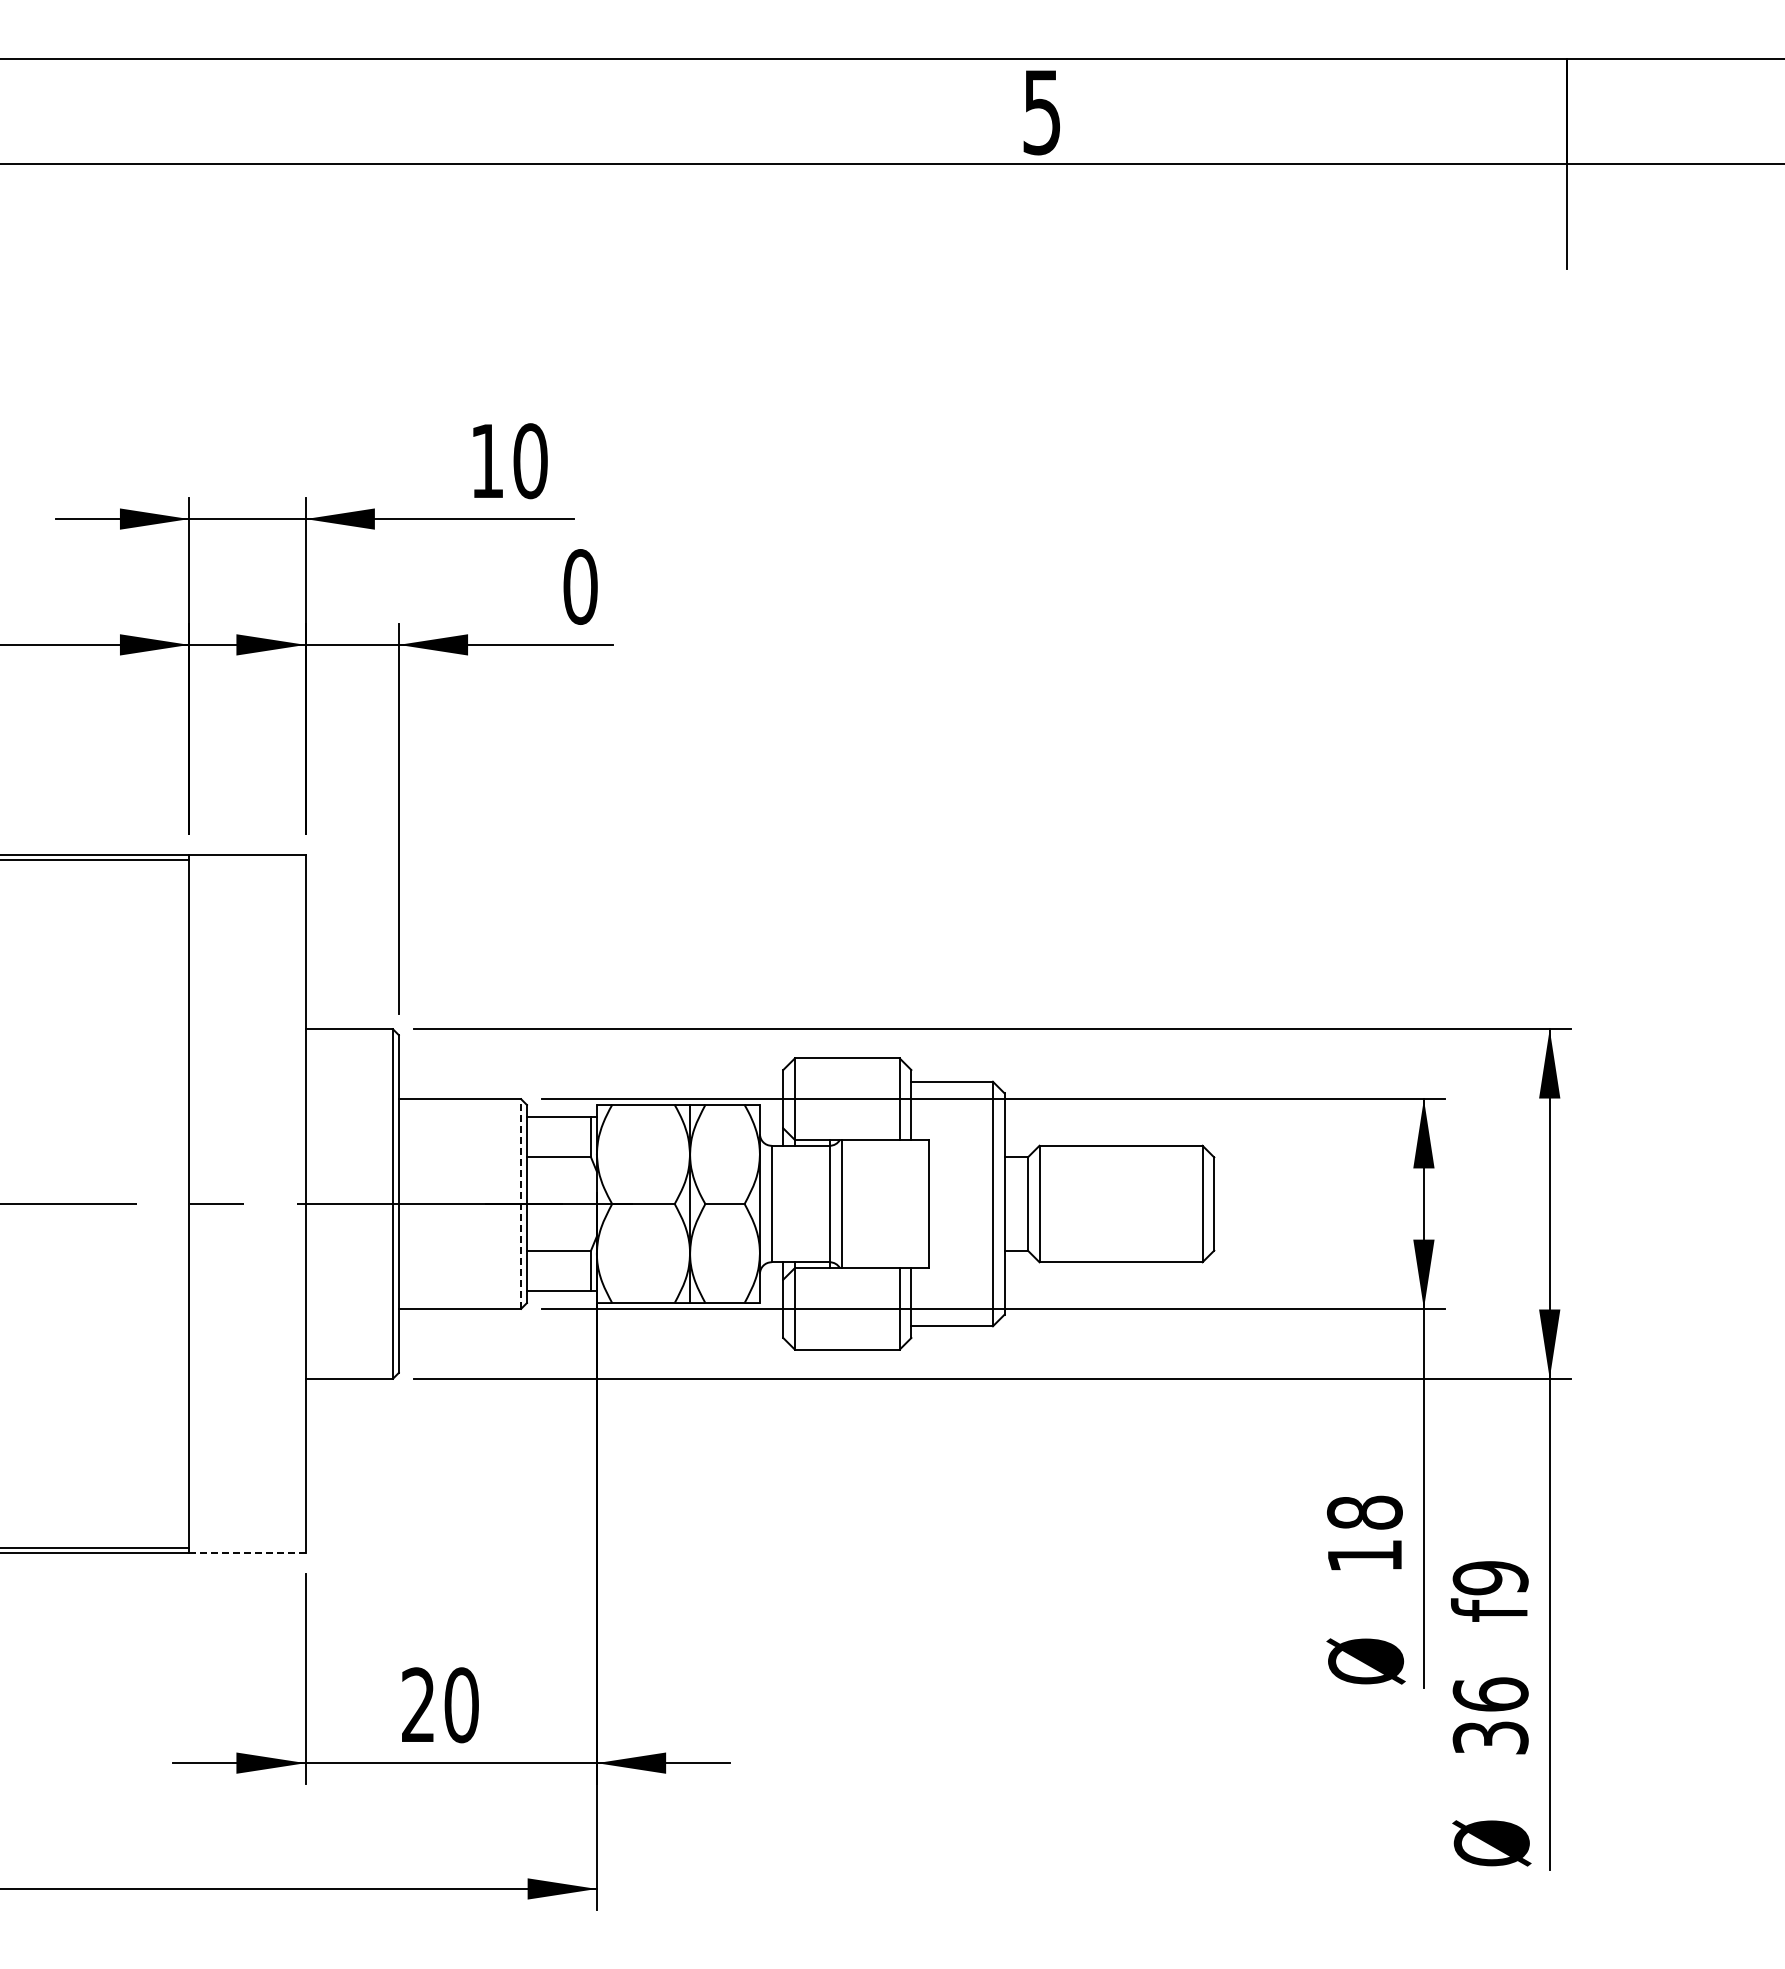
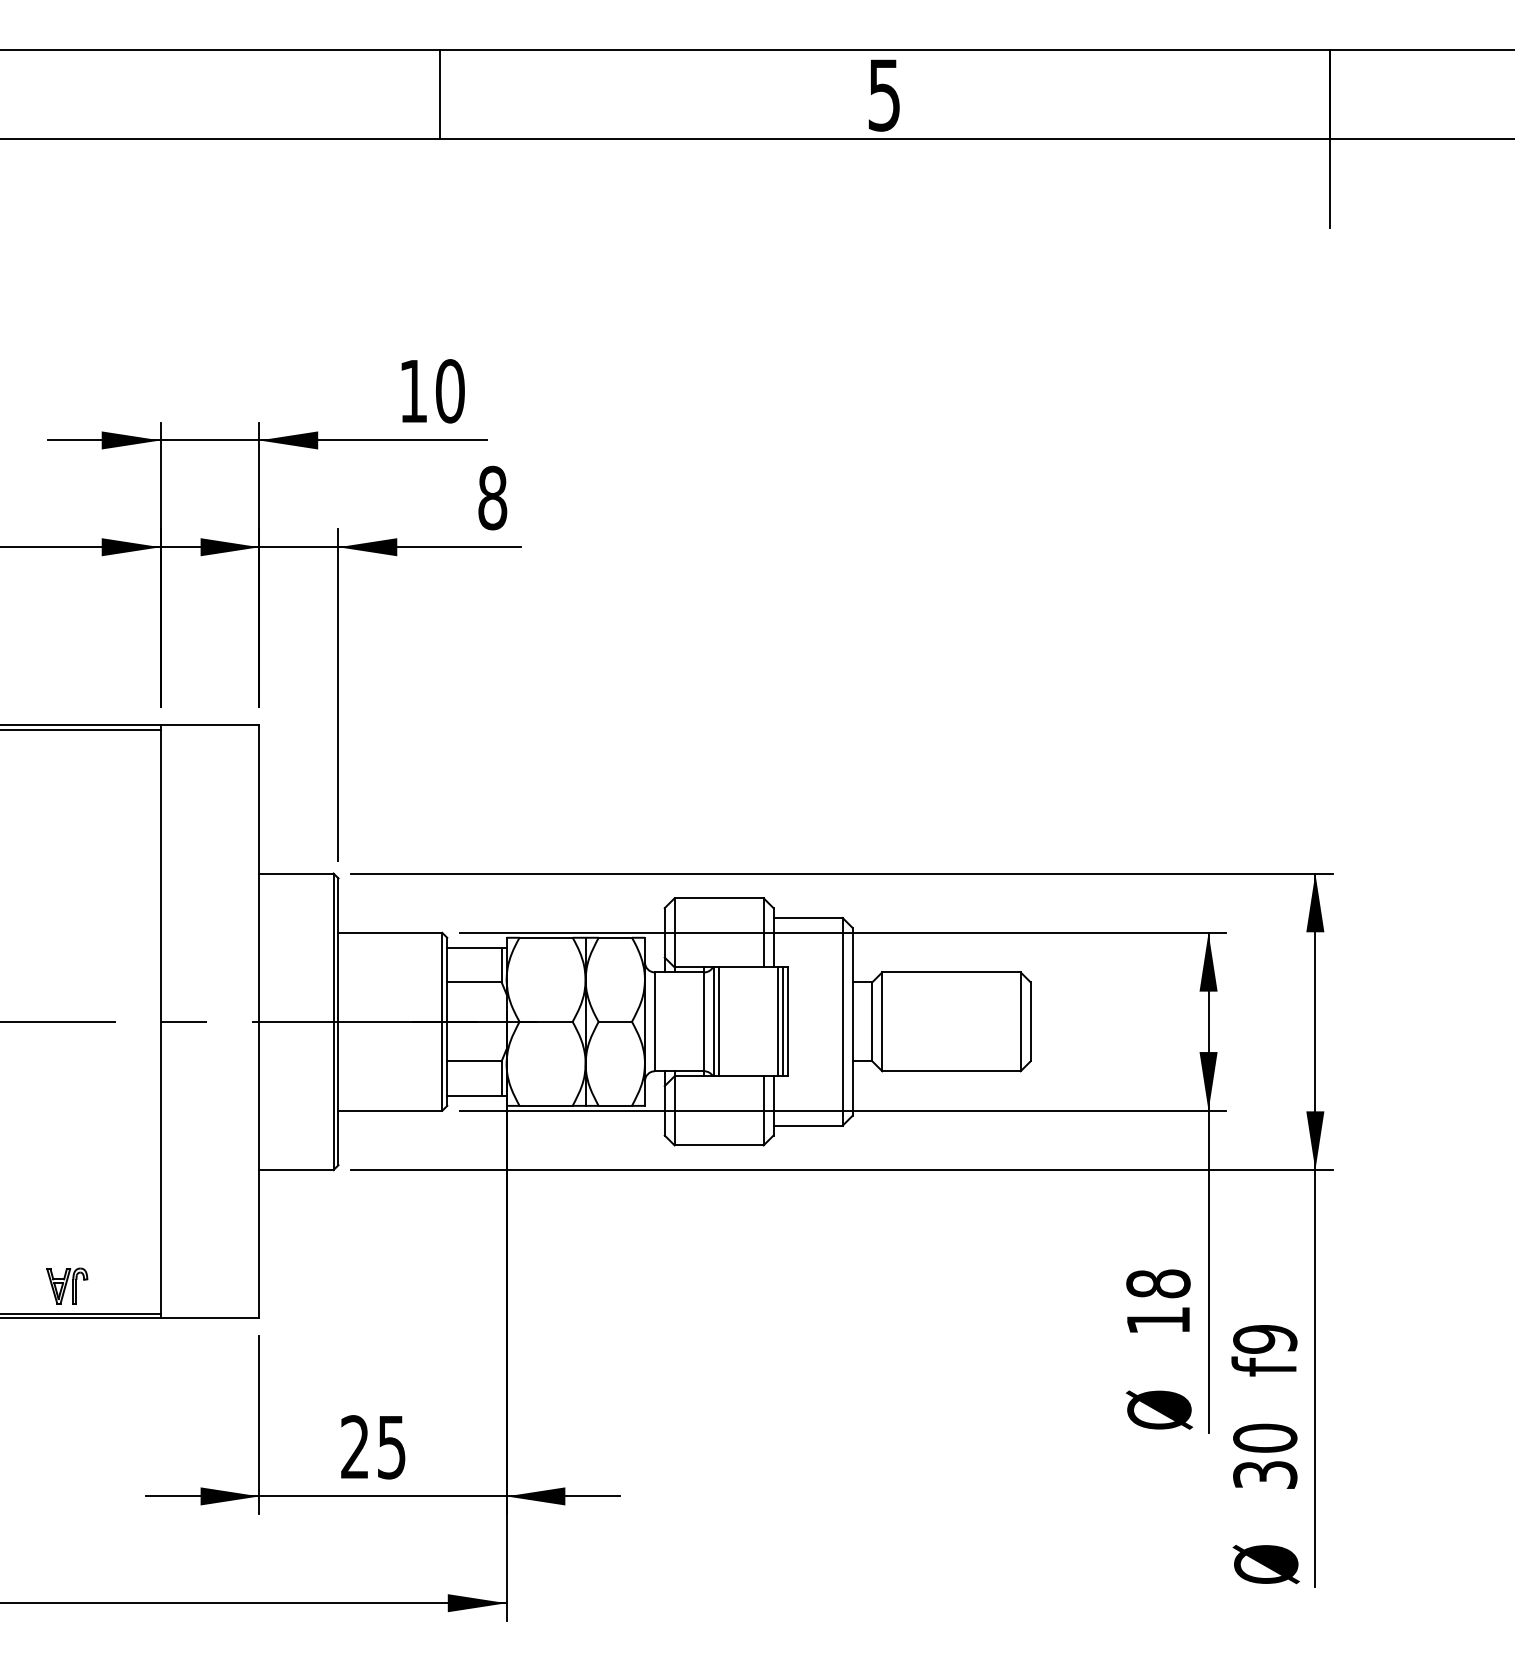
line: (518, 111) -> (440, 94), added
text: (580, 586) -> (492, 497), 0 -> 8
line: (847, 1203) -> (719, 1021), added
line: (917, 1203) -> (778, 1021), added
line: (923, 1203) -> (783, 1021), added
line: (521, 1204) -> (442, 1022), dashed -> solid
part: (78, 1514) -> (66, 1285), added
line: (247, 1553) -> (210, 1318), dashed -> solid
text: (1490, 1694) -> (1265, 1438), 36 -> 30
text: (461, 1705) -> (391, 1447), 20 -> 25

